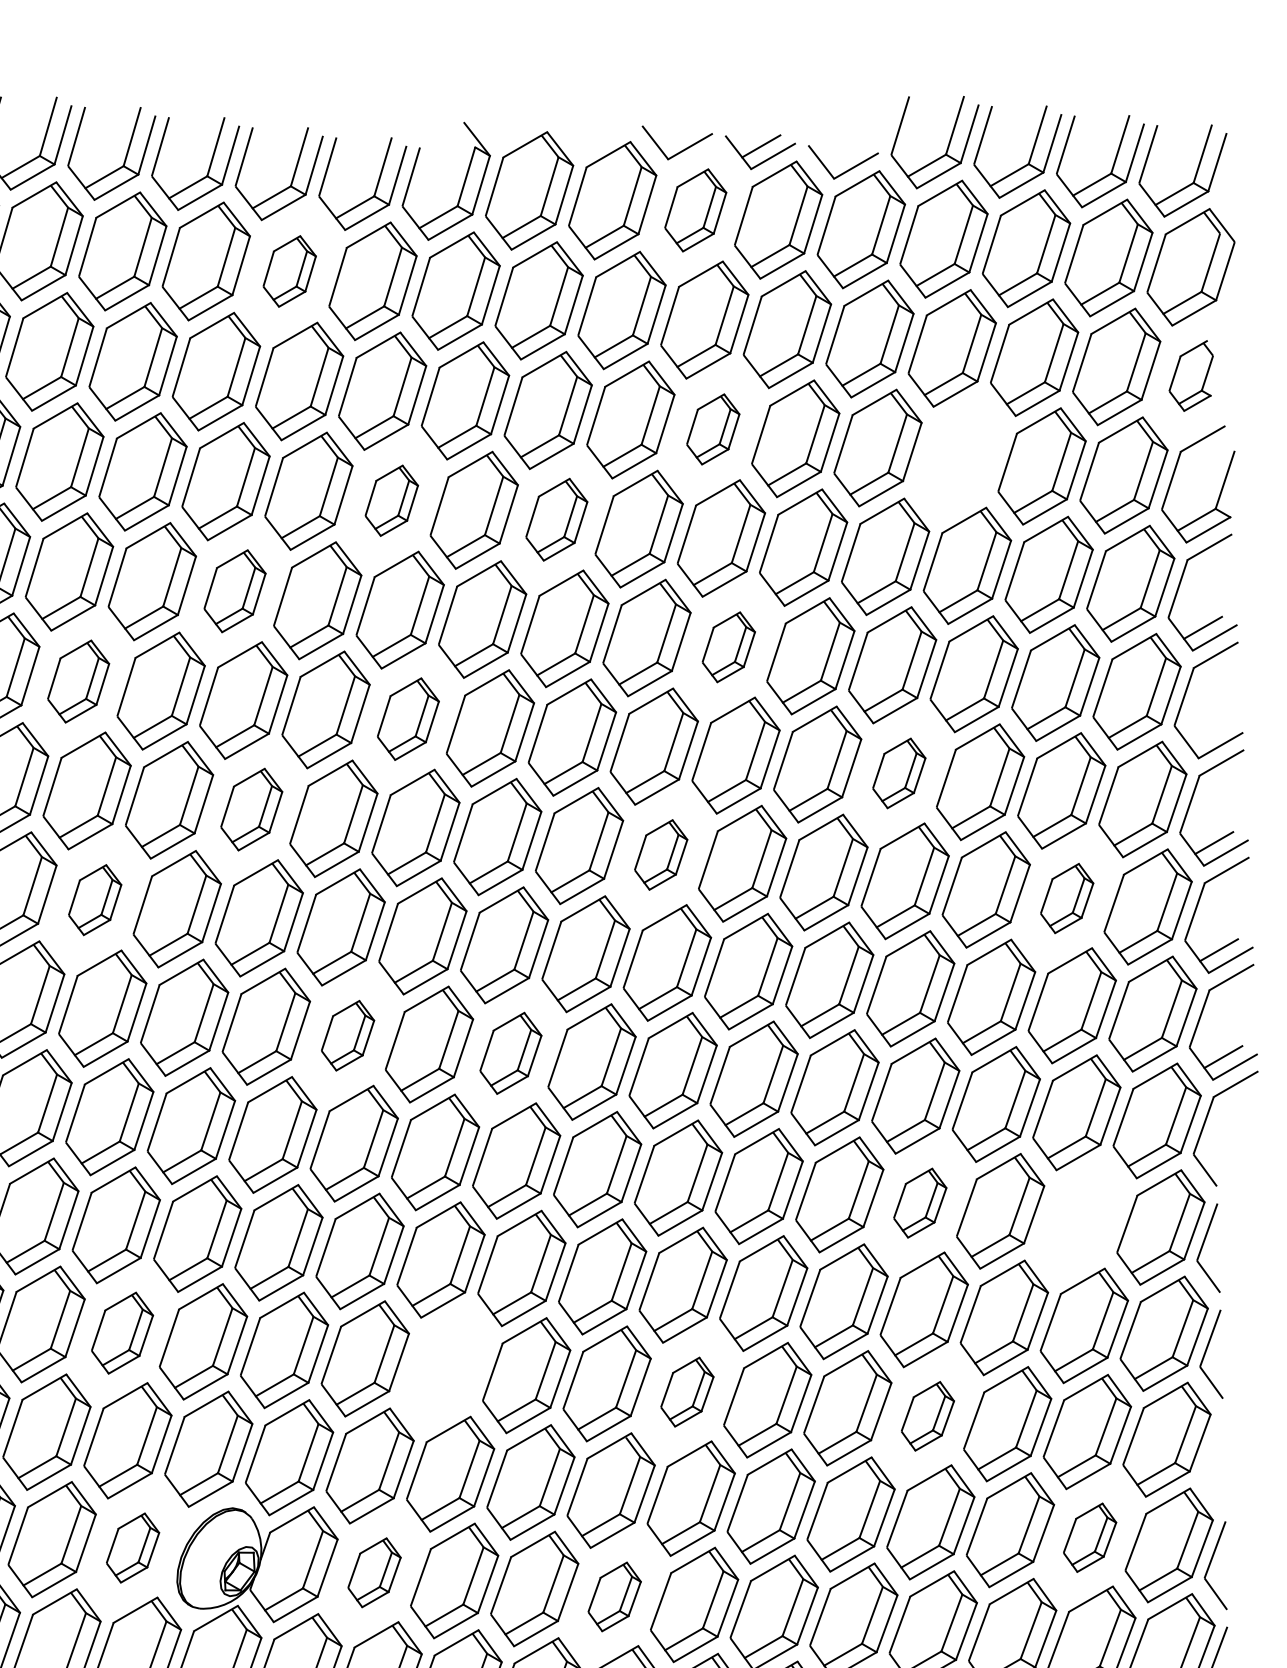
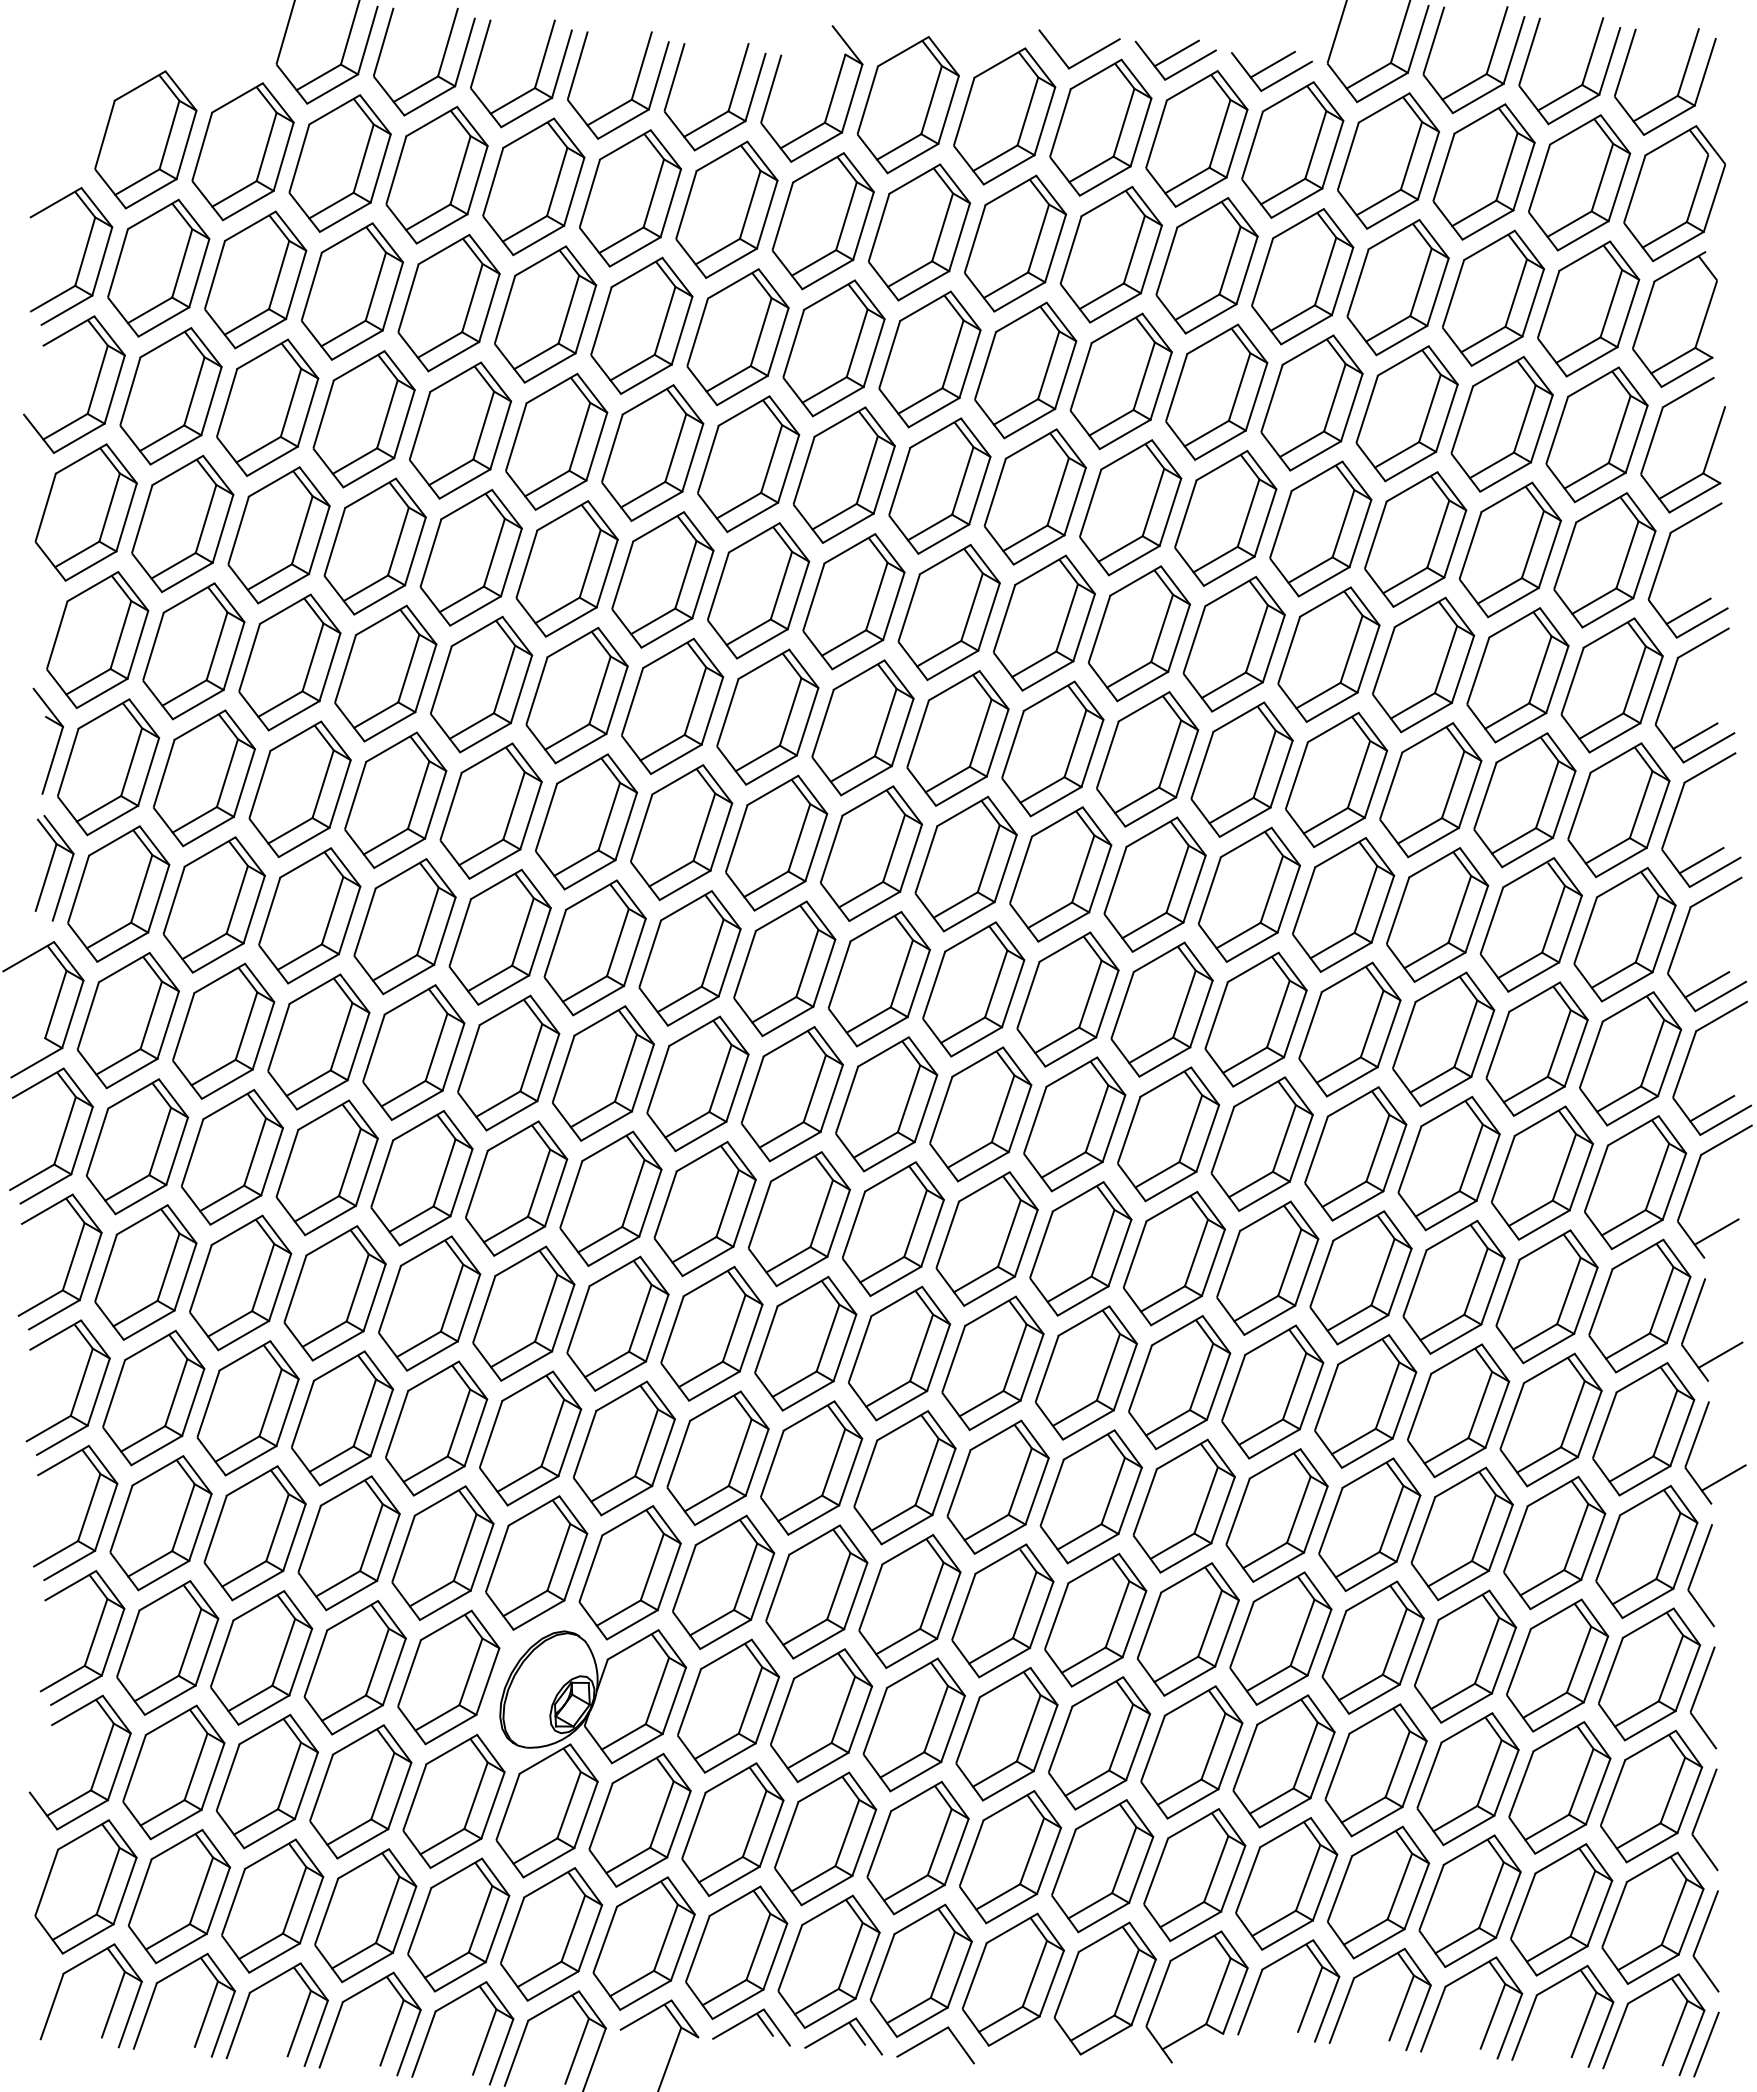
line: (843, 155) -> (1272, 64), added
part: (695, 210) -> (1100, 127), size x1.43
part: (289, 271) -> (630, 198), size x1.67
part: (1190, 375) -> (1674, 319), size x1.67
part: (712, 429) -> (1120, 381), size x1.67
part: (959, 457) -> (1406, 413), added
part: (391, 500) -> (748, 463), size x1.67
part: (556, 519) -> (939, 485), size x1.43
part: (234, 590) -> (566, 568), size x1.43
part: (728, 647) -> (1138, 633), size x1.67
part: (78, 681) -> (385, 673), size x1.43
part: (407, 718) -> (767, 716), size x1.43
line: (1208, 735) -> (1695, 735), added
part: (899, 773) -> (1336, 779), size x1.67
part: (251, 809) -> (586, 821), size x1.43
part: (660, 855) -> (1060, 874), size x1.67
part: (1066, 898) -> (1530, 924), size x1.67
part: (94, 899) -> (404, 926), size x1.67
part: (347, 1035) -> (697, 1083), size x1.67
part: (510, 1053) -> (886, 1104), size x1.43
line: (1227, 1163) -> (1716, 1231), added
part: (919, 1202) -> (1360, 1277), size x1.67
part: (1080, 1219) -> (1546, 1296), added
line: (1230, 1269) -> (1720, 1354), added
part: (122, 1333) -> (436, 1428), size x1.43
part: (445, 1366) -> (811, 1467), added
line: (1233, 1375) -> (1723, 1477), added
part: (686, 1391) -> (1090, 1496), size x1.67
part: (927, 1416) -> (1369, 1524), size x1.67
part: (1213, 1460) -> (1700, 1575), added
part: (1089, 1537) -> (1557, 1665), size x1.67
part: (132, 1548) -> (448, 1677), size x1.67
part: (374, 1572) -> (728, 1705), size x1.67
part: (614, 1596) -> (1006, 1733), size x1.67

